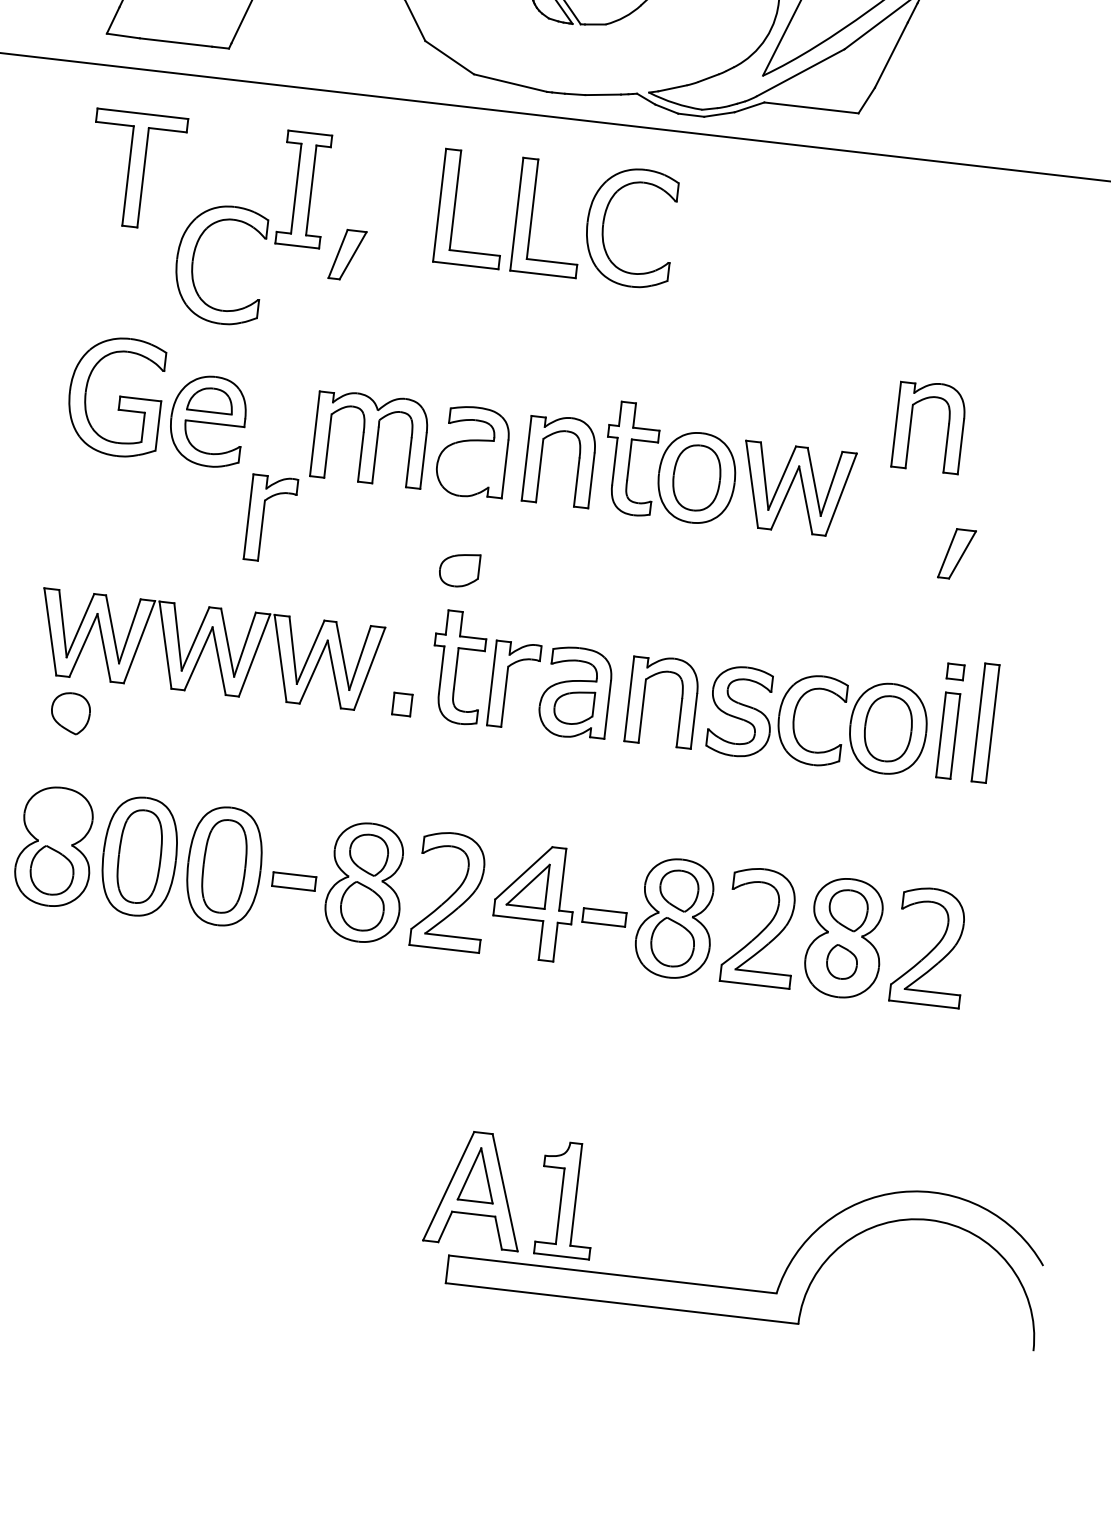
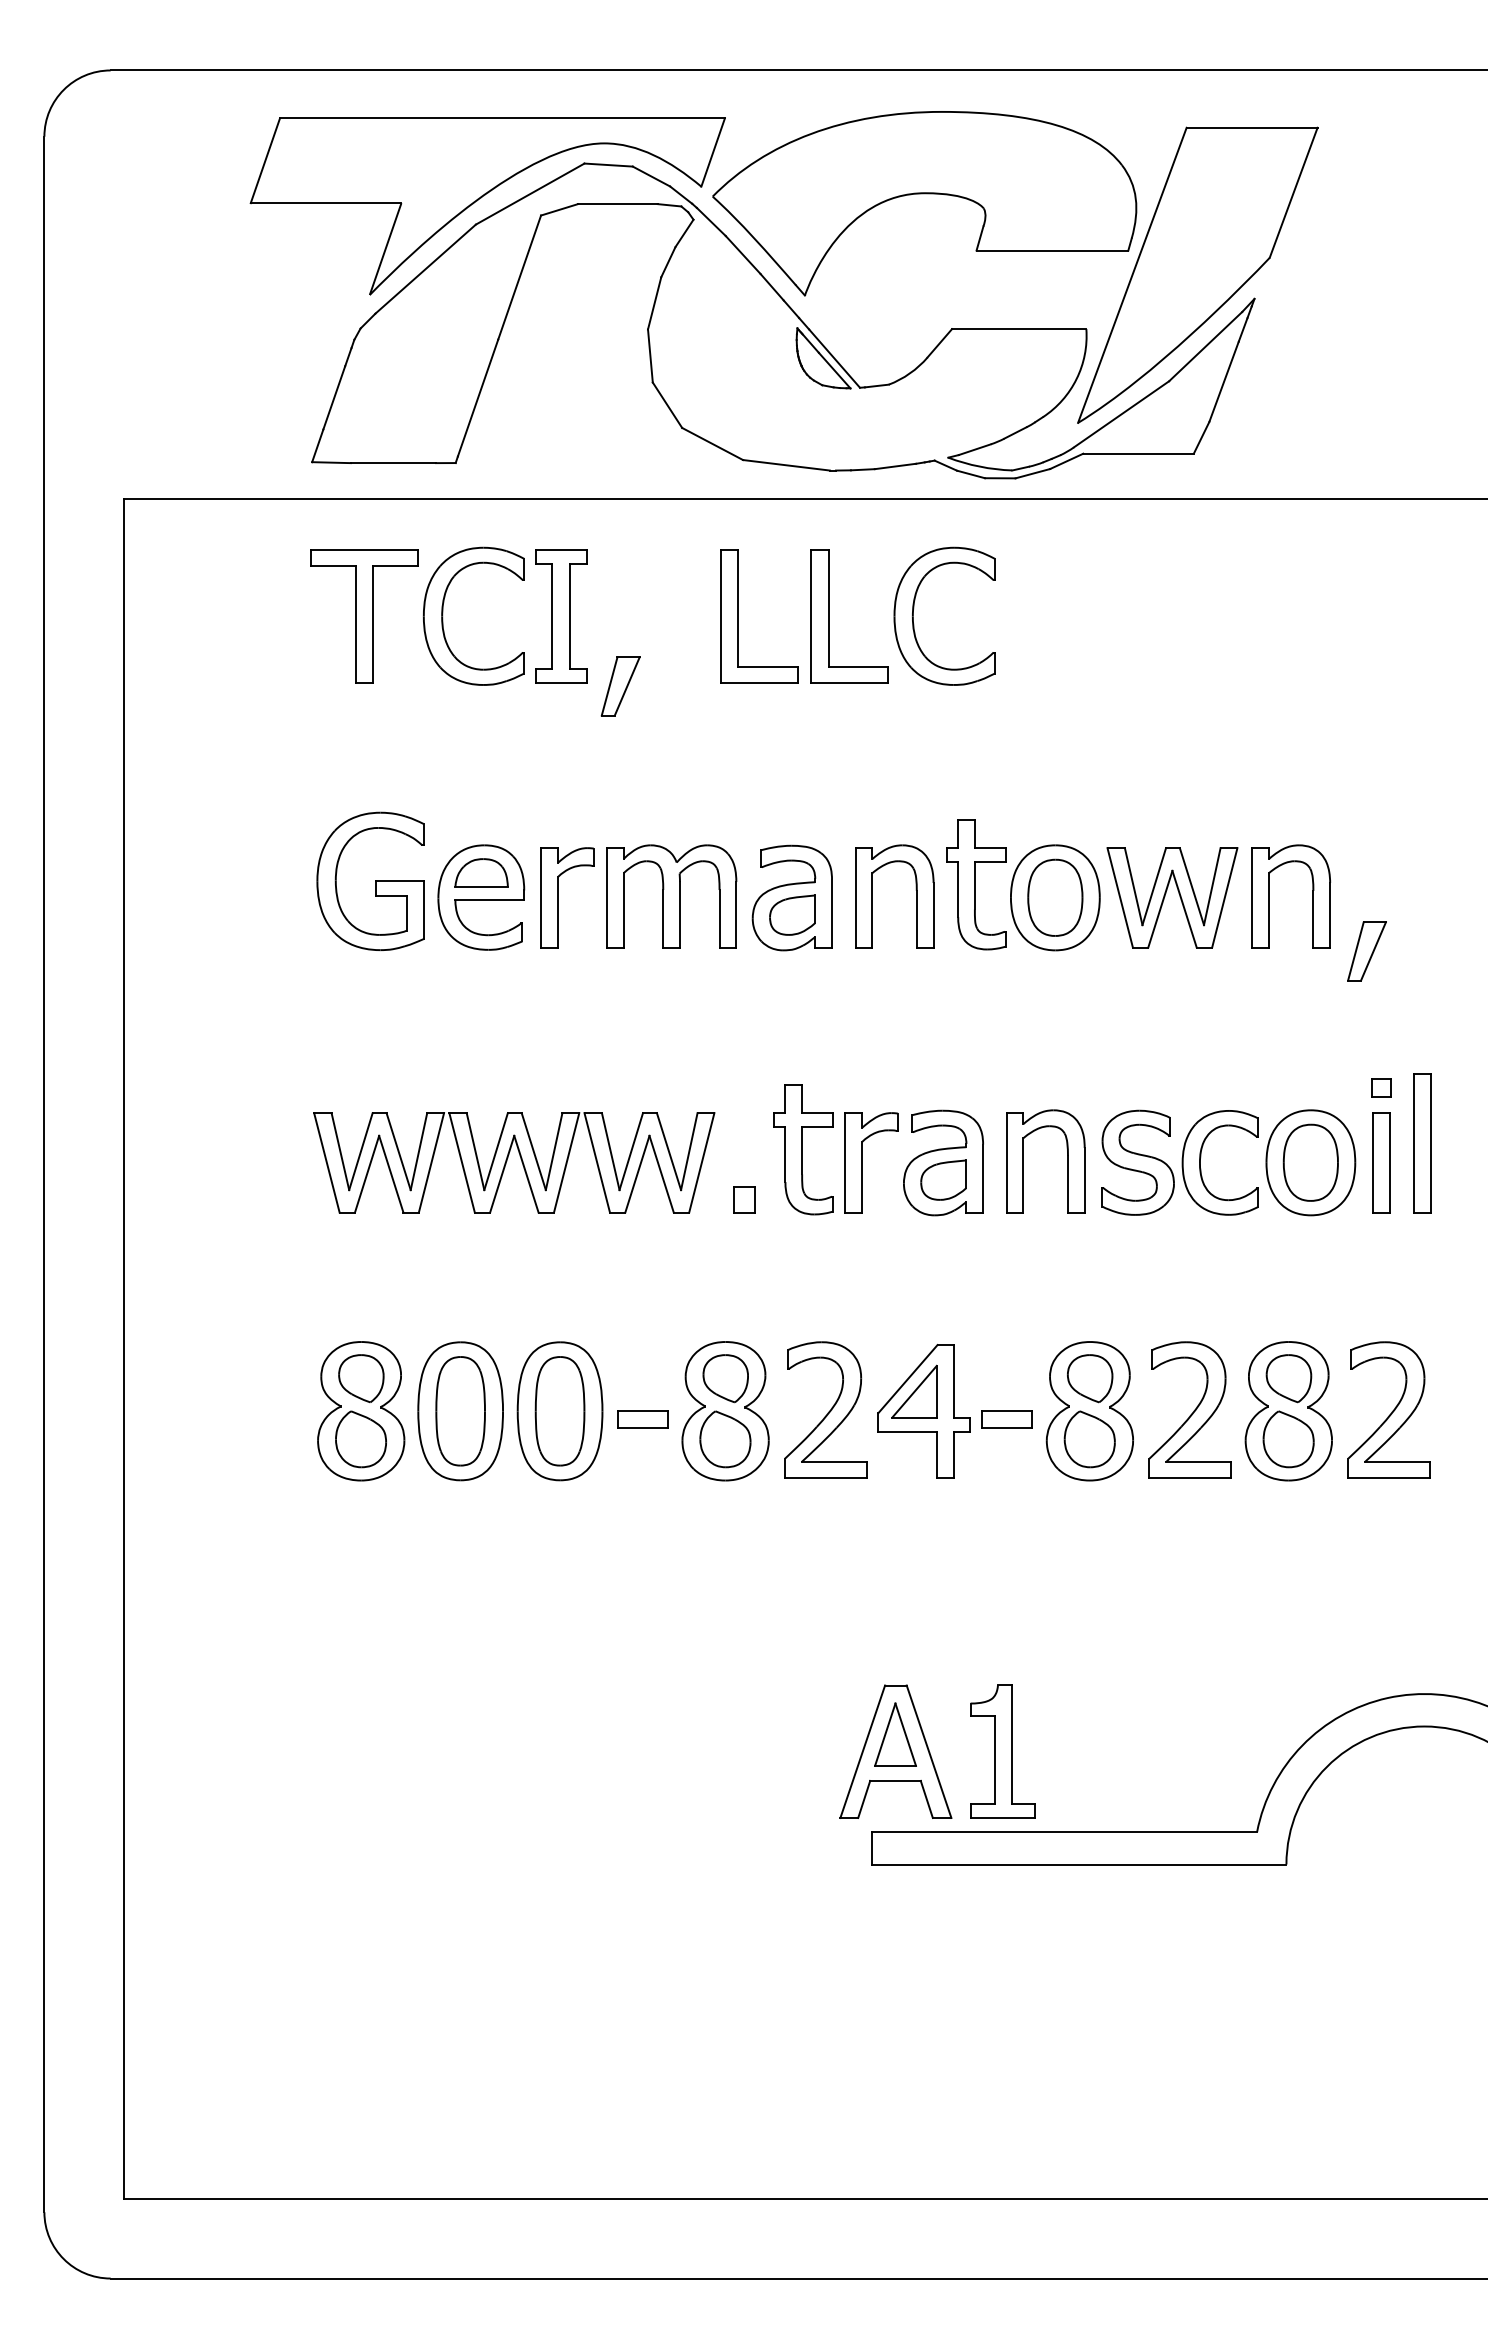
part: (193, 260) -> (443, 615), moved
part: (947, 429) -> (1312, 896), moved
part: (263, 518) -> (558, 897), moved
part: (459, 569) -> (792, 914), moved
part: (70, 713) -> (361, 1378), moved
part: (842, 962) -> (1288, 1439), size x1.43

